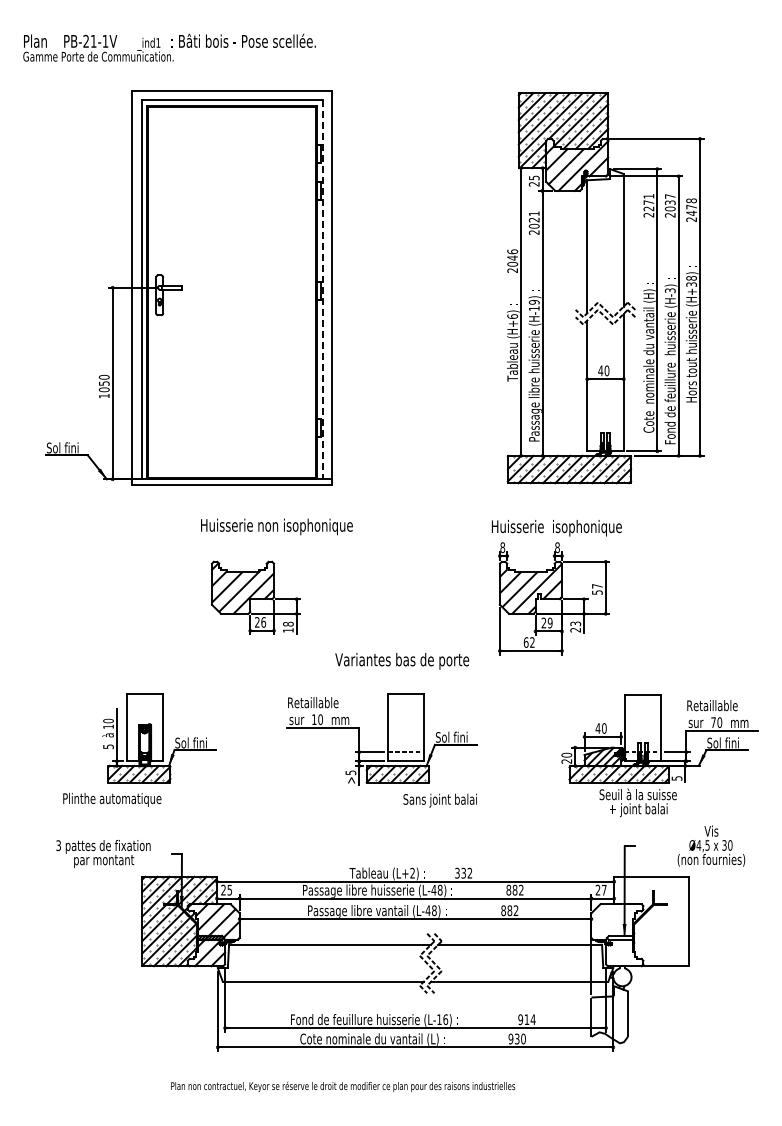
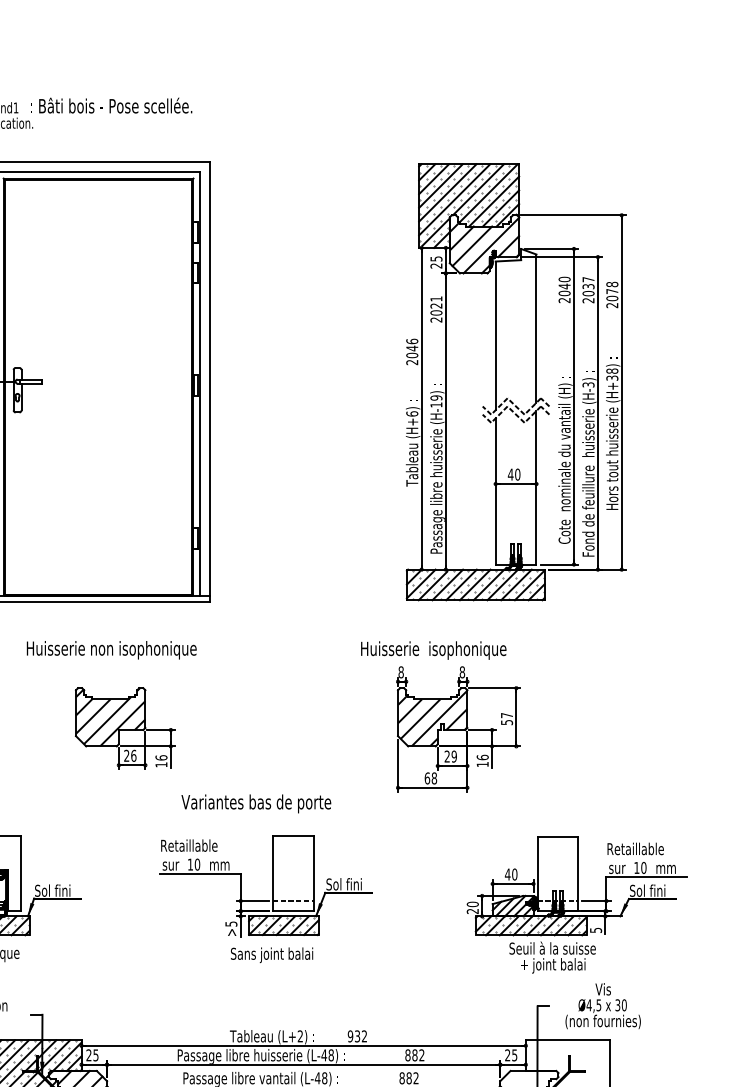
text: (648, 202) -> (564, 286), 2271 -> 2040
text: (691, 212) -> (612, 297), 2478 -> 2078
line: (322, 290) -> (199, 384), dashed -> solid
text: (276, 526) -> (111, 649), moved
text: (556, 528) -> (433, 650), moved
text: (288, 623) -> (161, 757), 18 -> 16
text: (575, 626) -> (482, 760), 23 -> 16
text: (532, 642) -> (434, 778), 62 -> 68
text: (402, 661) -> (256, 804), moved
text: (713, 722) -> (636, 867), 70 -> 10
text: (439, 800) -> (271, 955), moved
text: (711, 845) -> (603, 1005), moved
text: (457, 873) -> (350, 1036), 332 -> 932
text: (604, 890) -> (514, 1055), 27 -> 25

